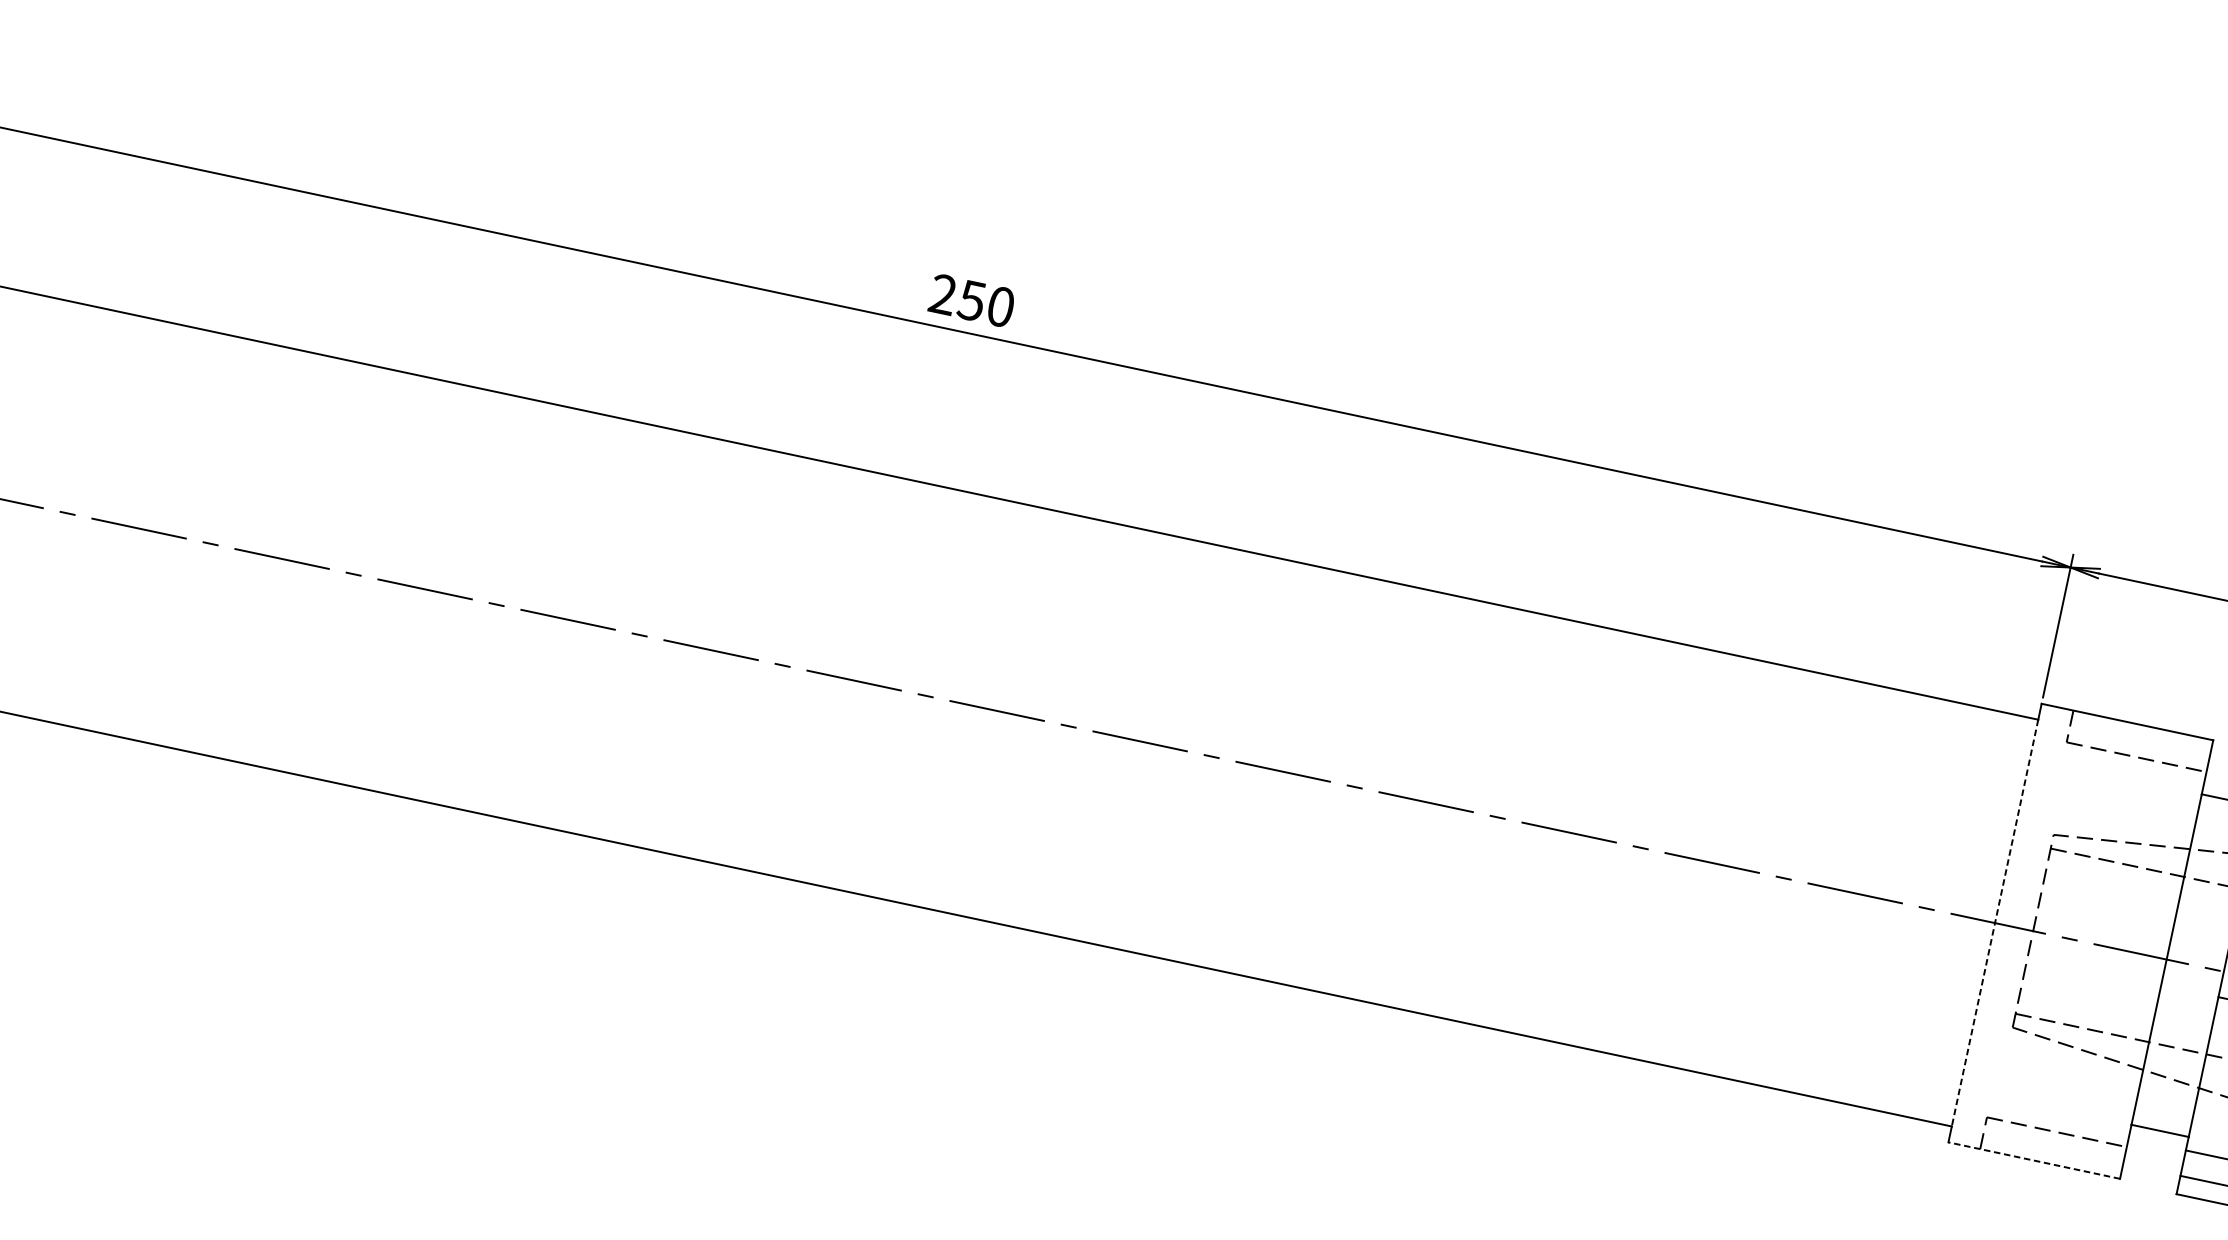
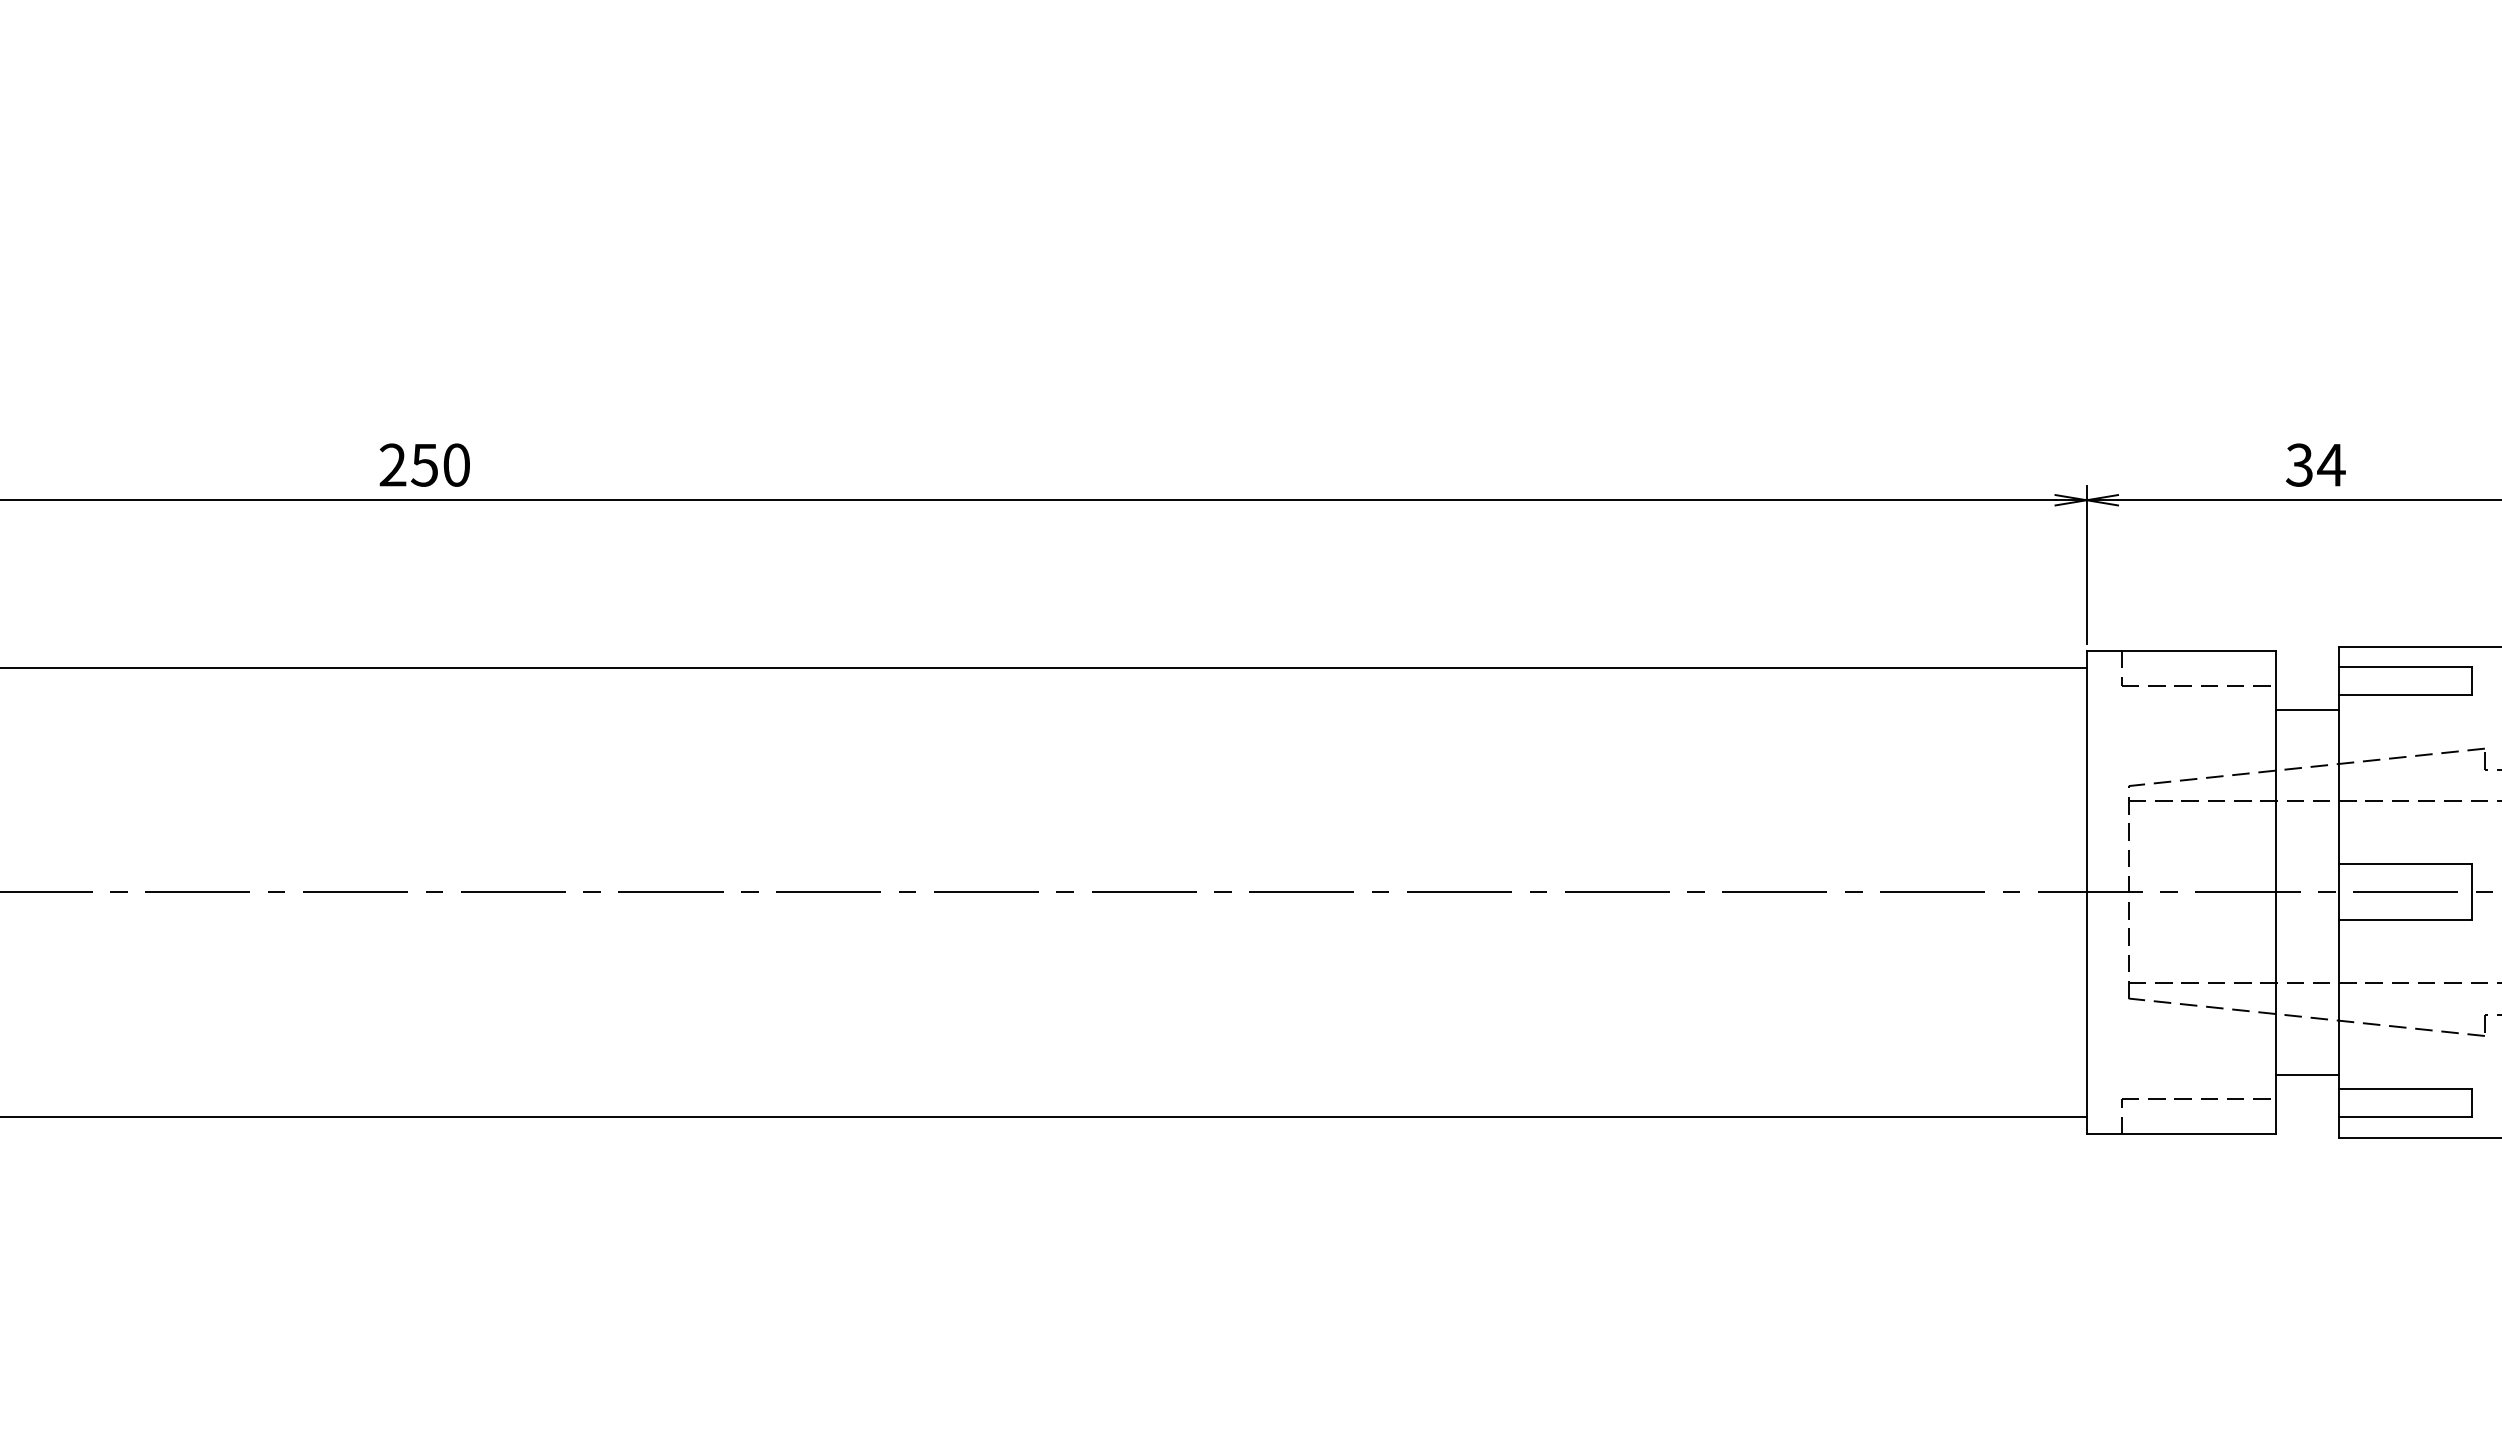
text: (971, 300) -> (424, 464), moved
line: (1994, 923) -> (2086, 892), dashed -> solid
line: (2034, 1160) -> (2181, 1134), dashed -> solid

